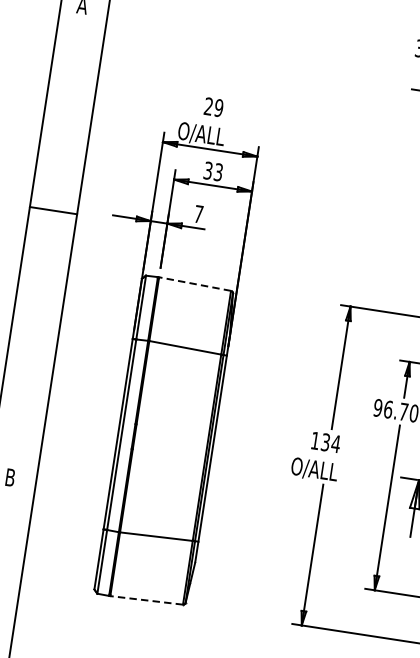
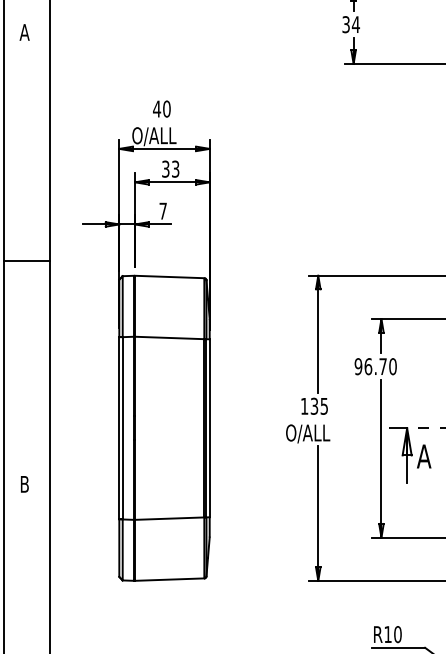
text: (213, 106) -> (161, 108), 29 -> 40
line: (53, 210) -> (26, 260), moved
line: (194, 284) -> (169, 277), dashed -> solid
text: (336, 444) -> (324, 406), 134 -> 135
line: (146, 600) -> (169, 579), dashed -> solid

